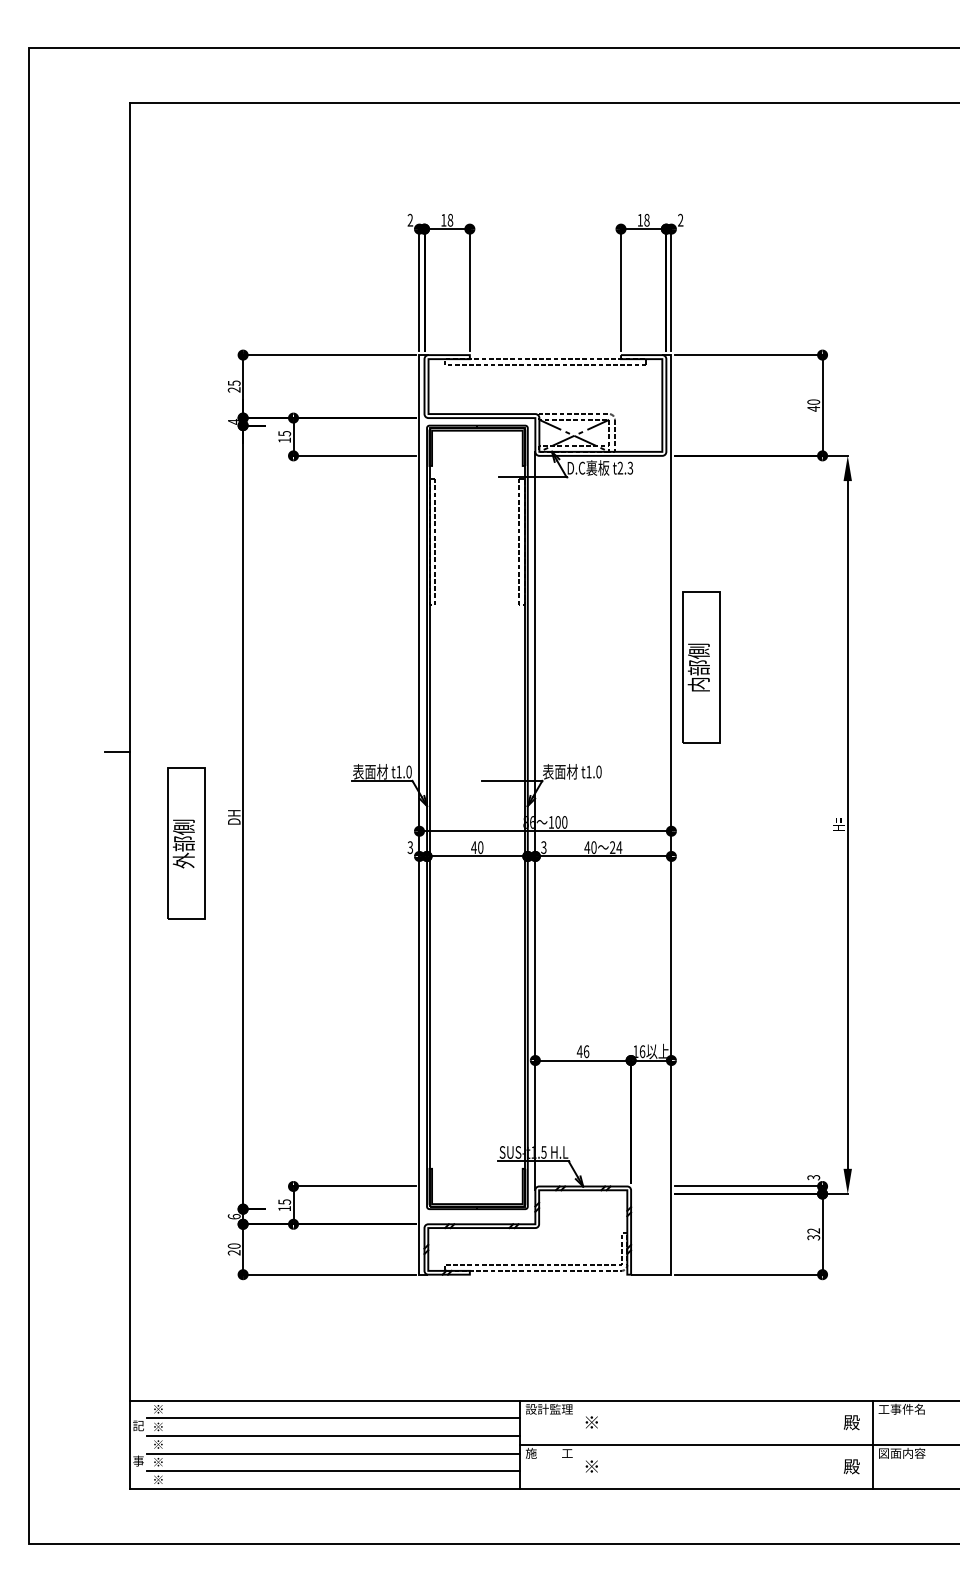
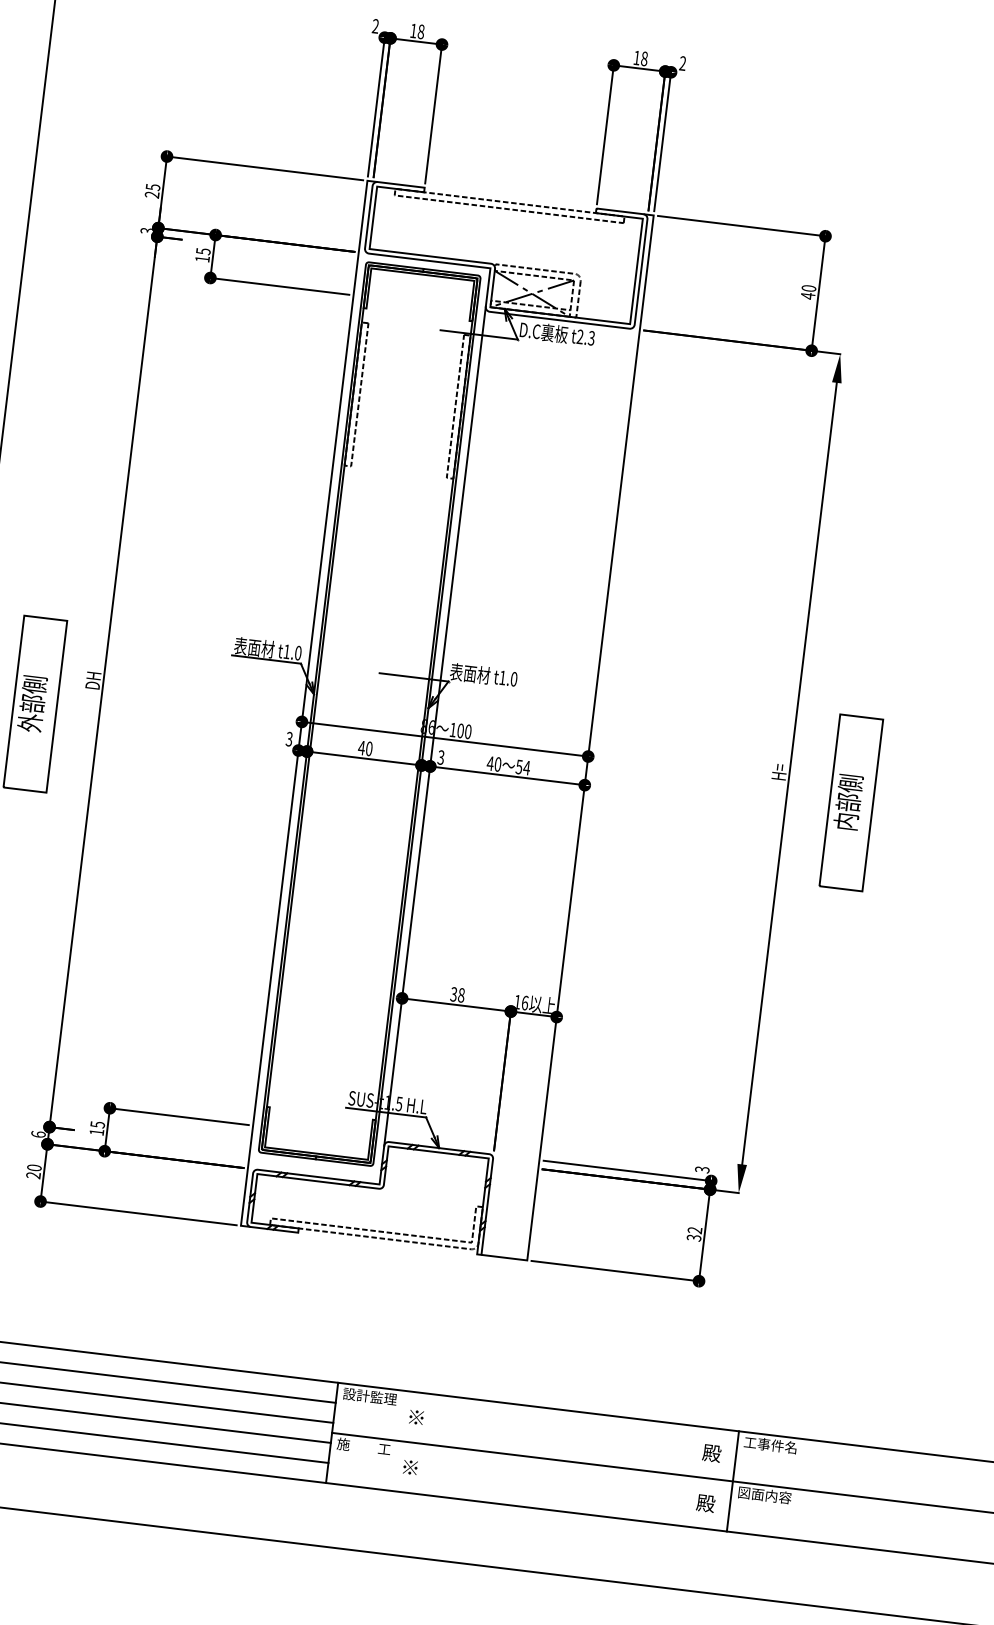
text: (232, 421) -> (145, 230), 4 -> 3
part: (701, 667) -> (851, 802), moved
text: (612, 847) -> (519, 766), 24 -> 54
text: (582, 1051) -> (456, 994), 46 -> 38

